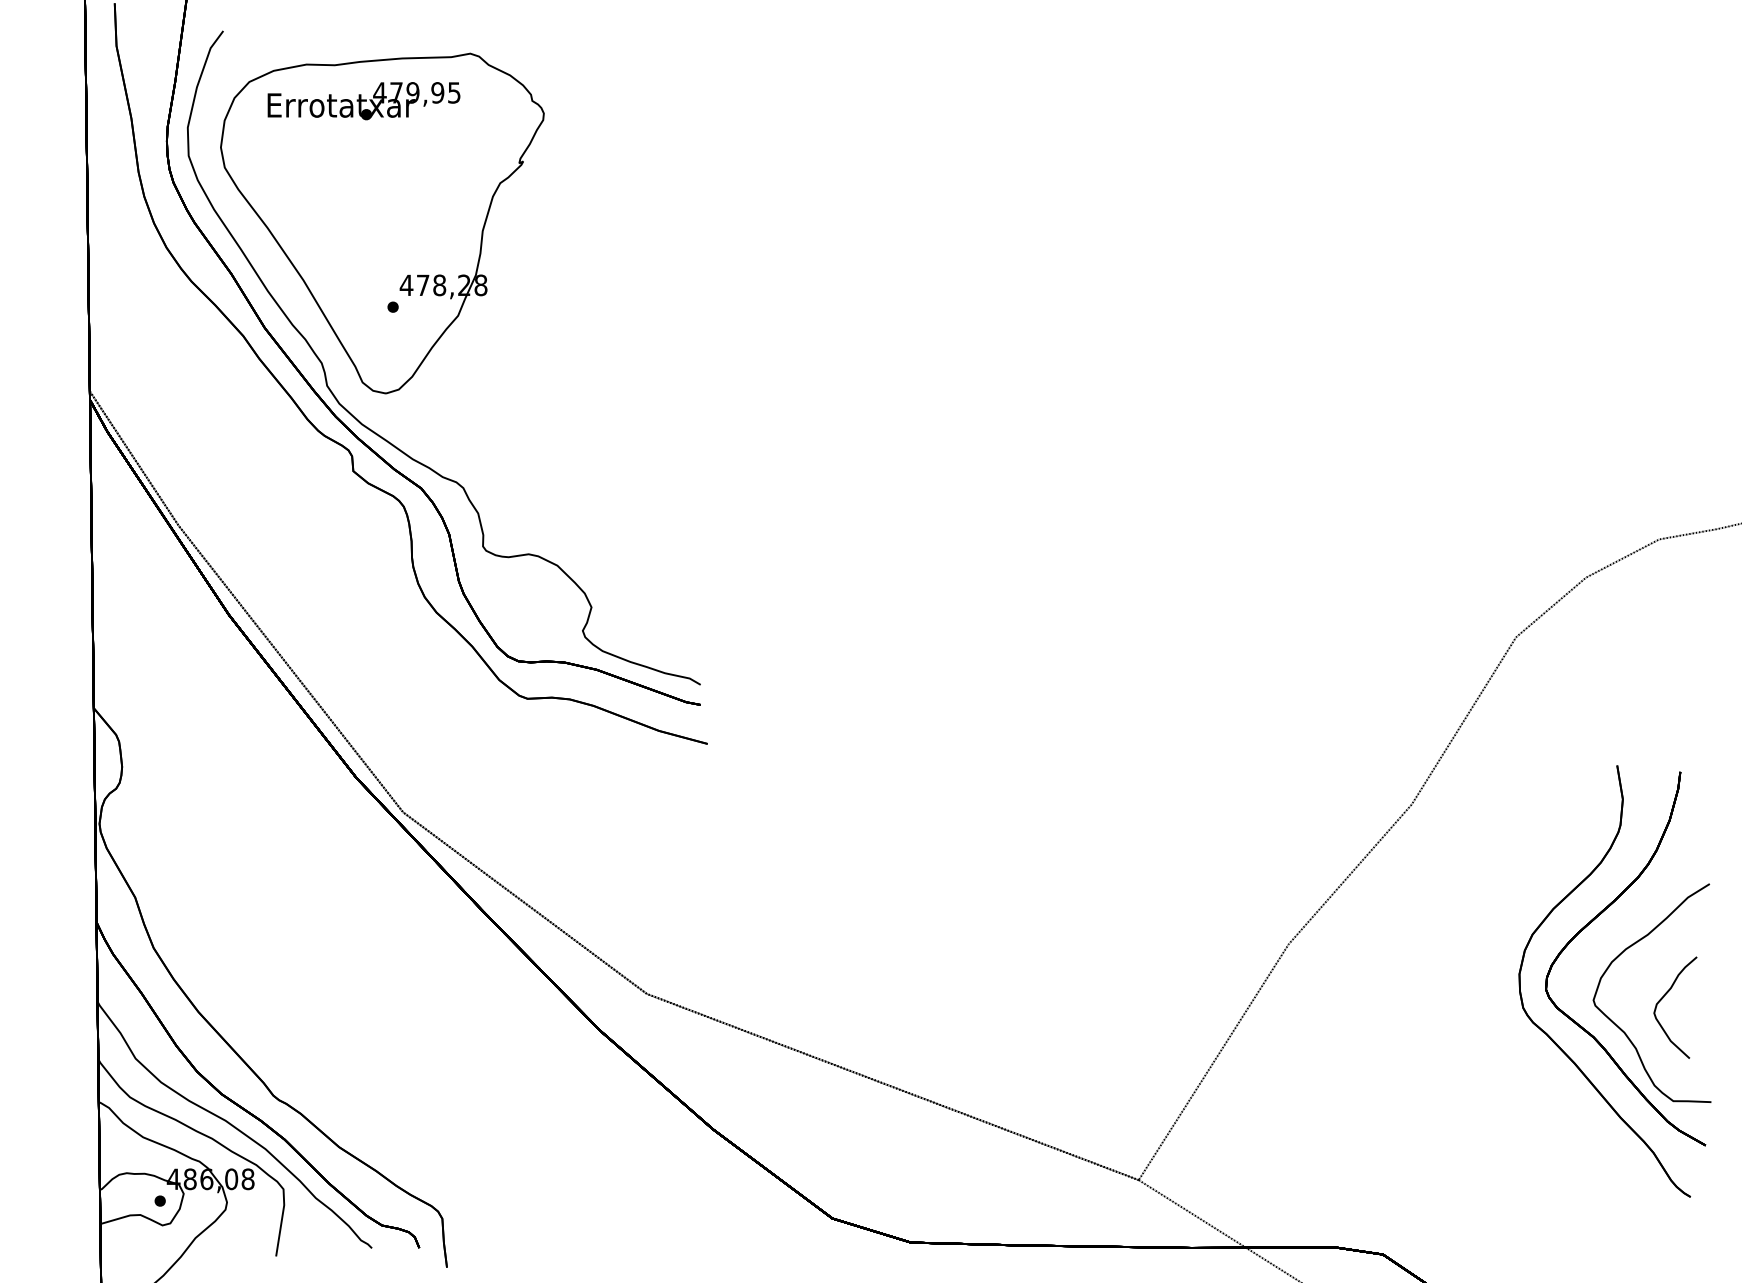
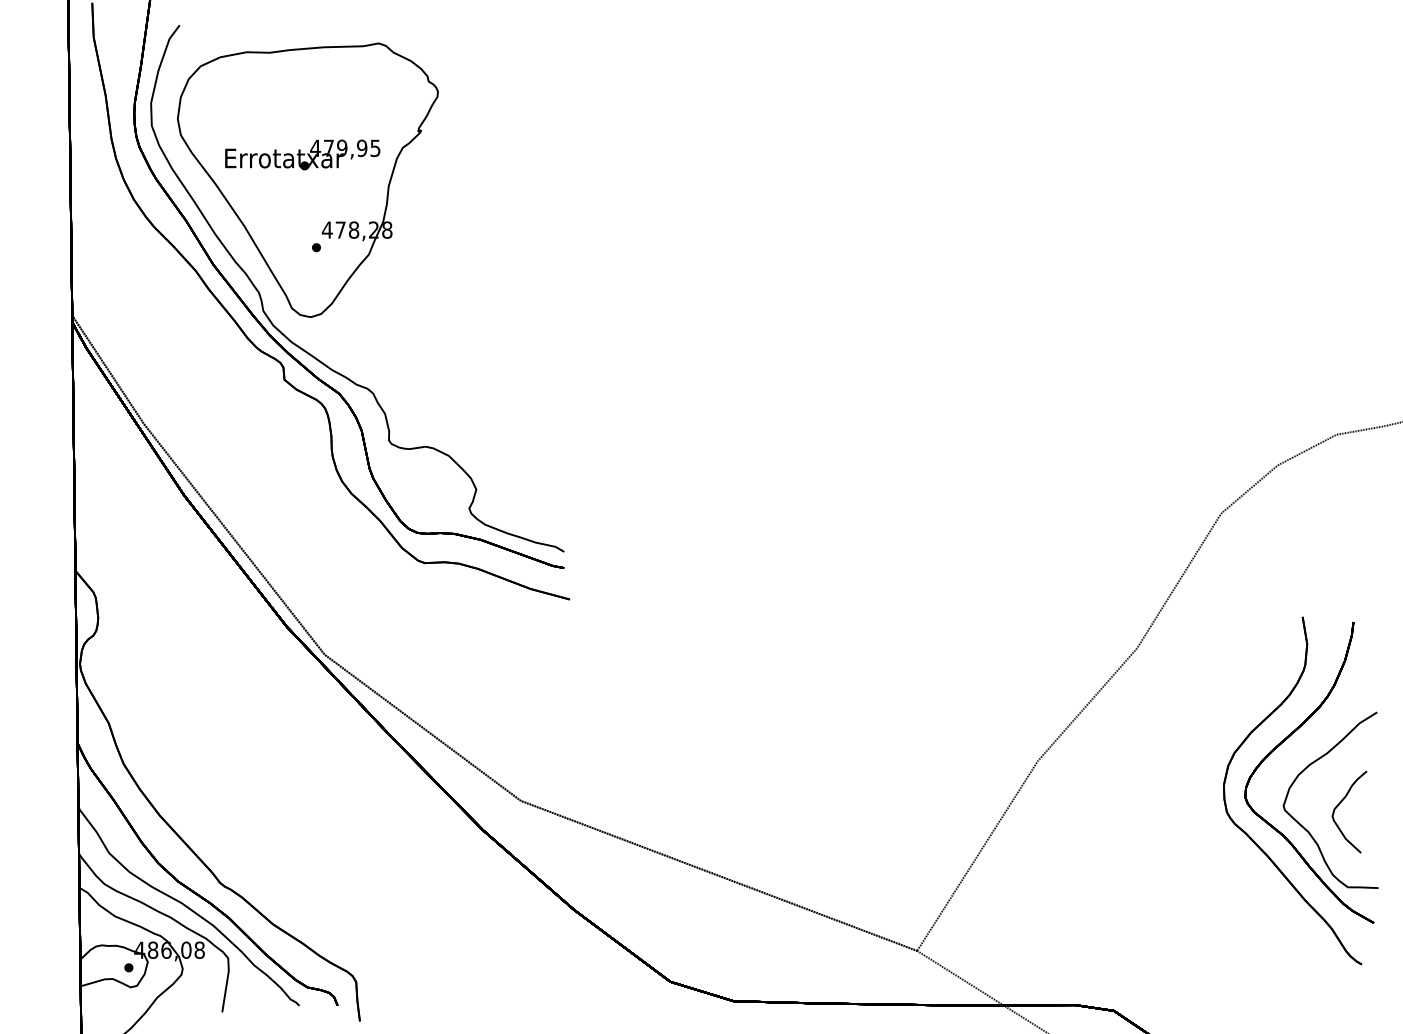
text: (363, 101) -> (302, 155), moved

